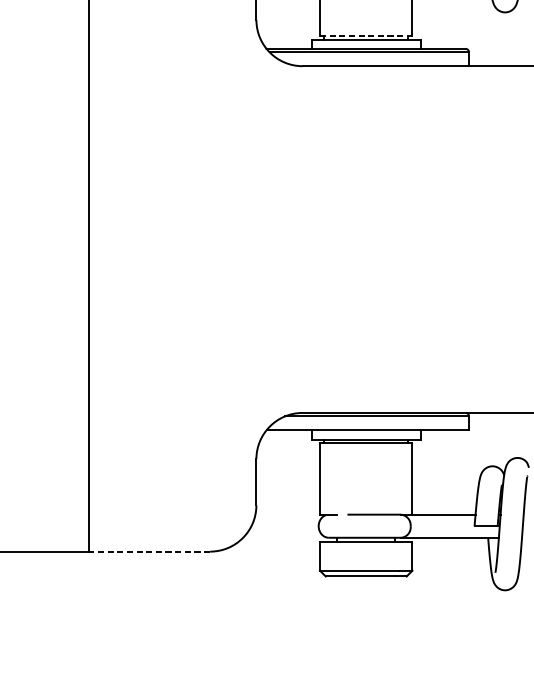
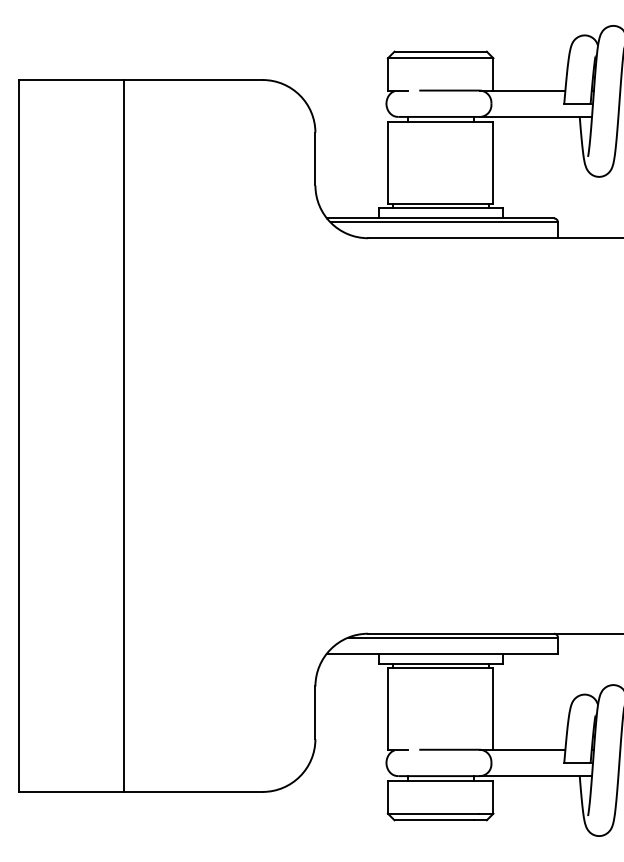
line: (366, 35) -> (440, 203), dashed -> solid
line: (148, 551) -> (192, 791), dashed -> solid

